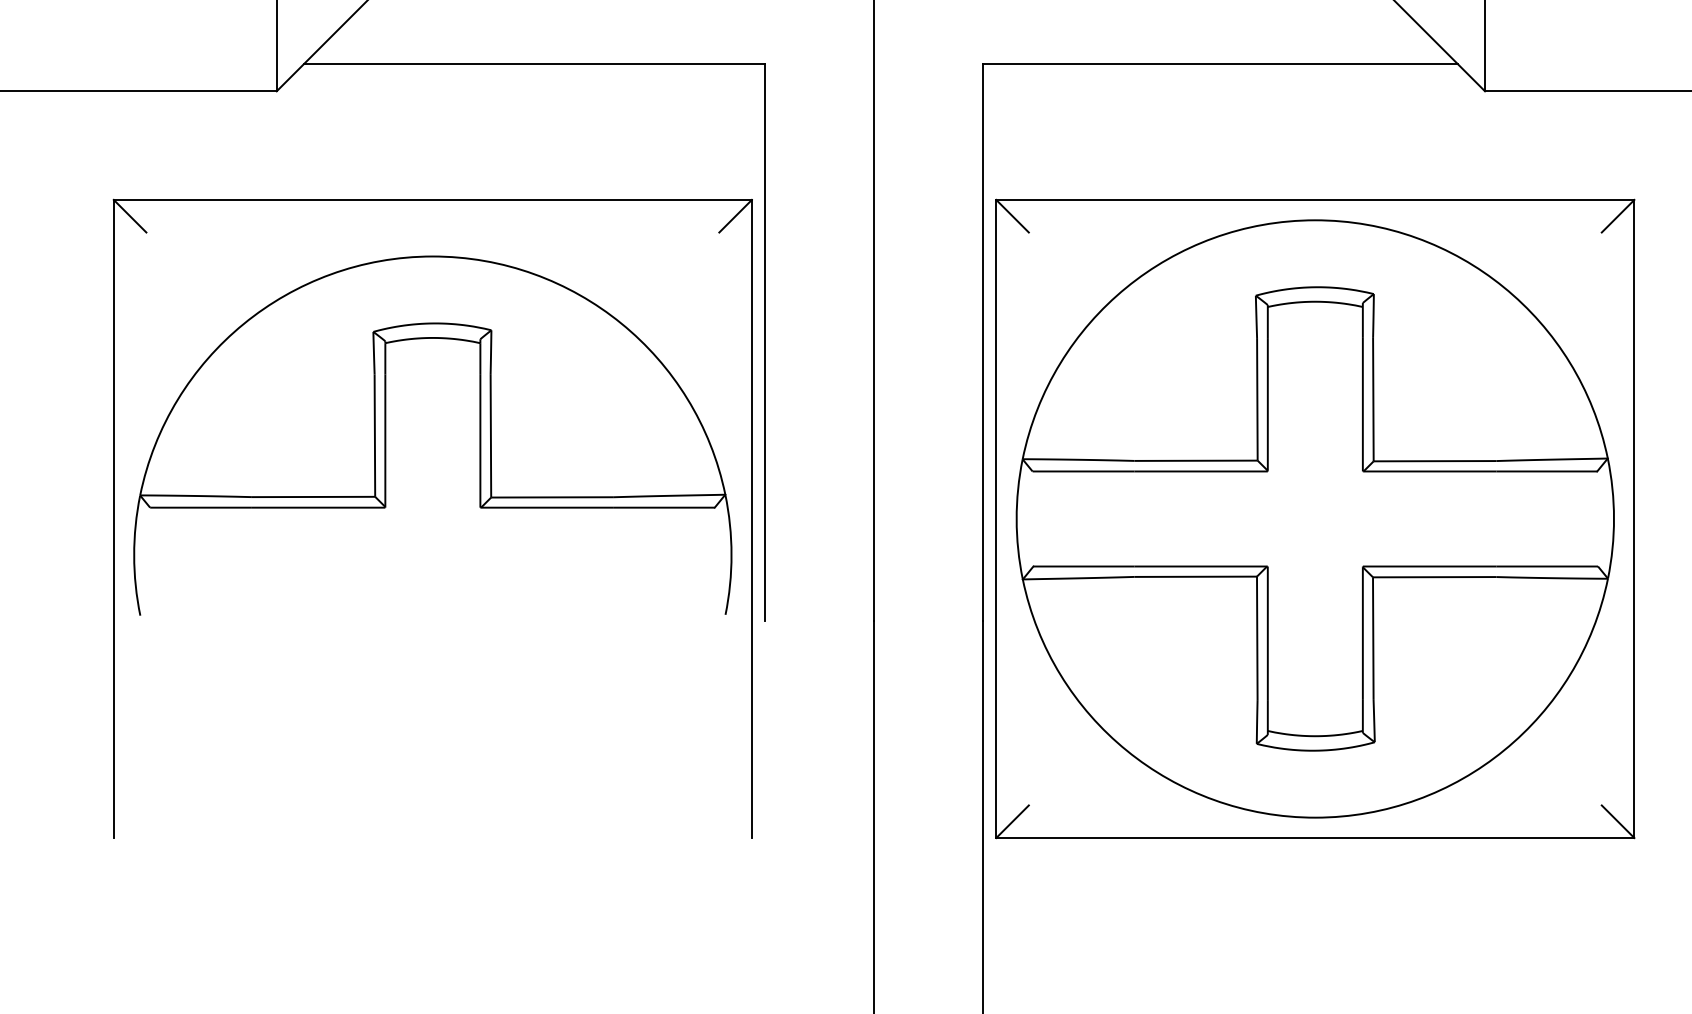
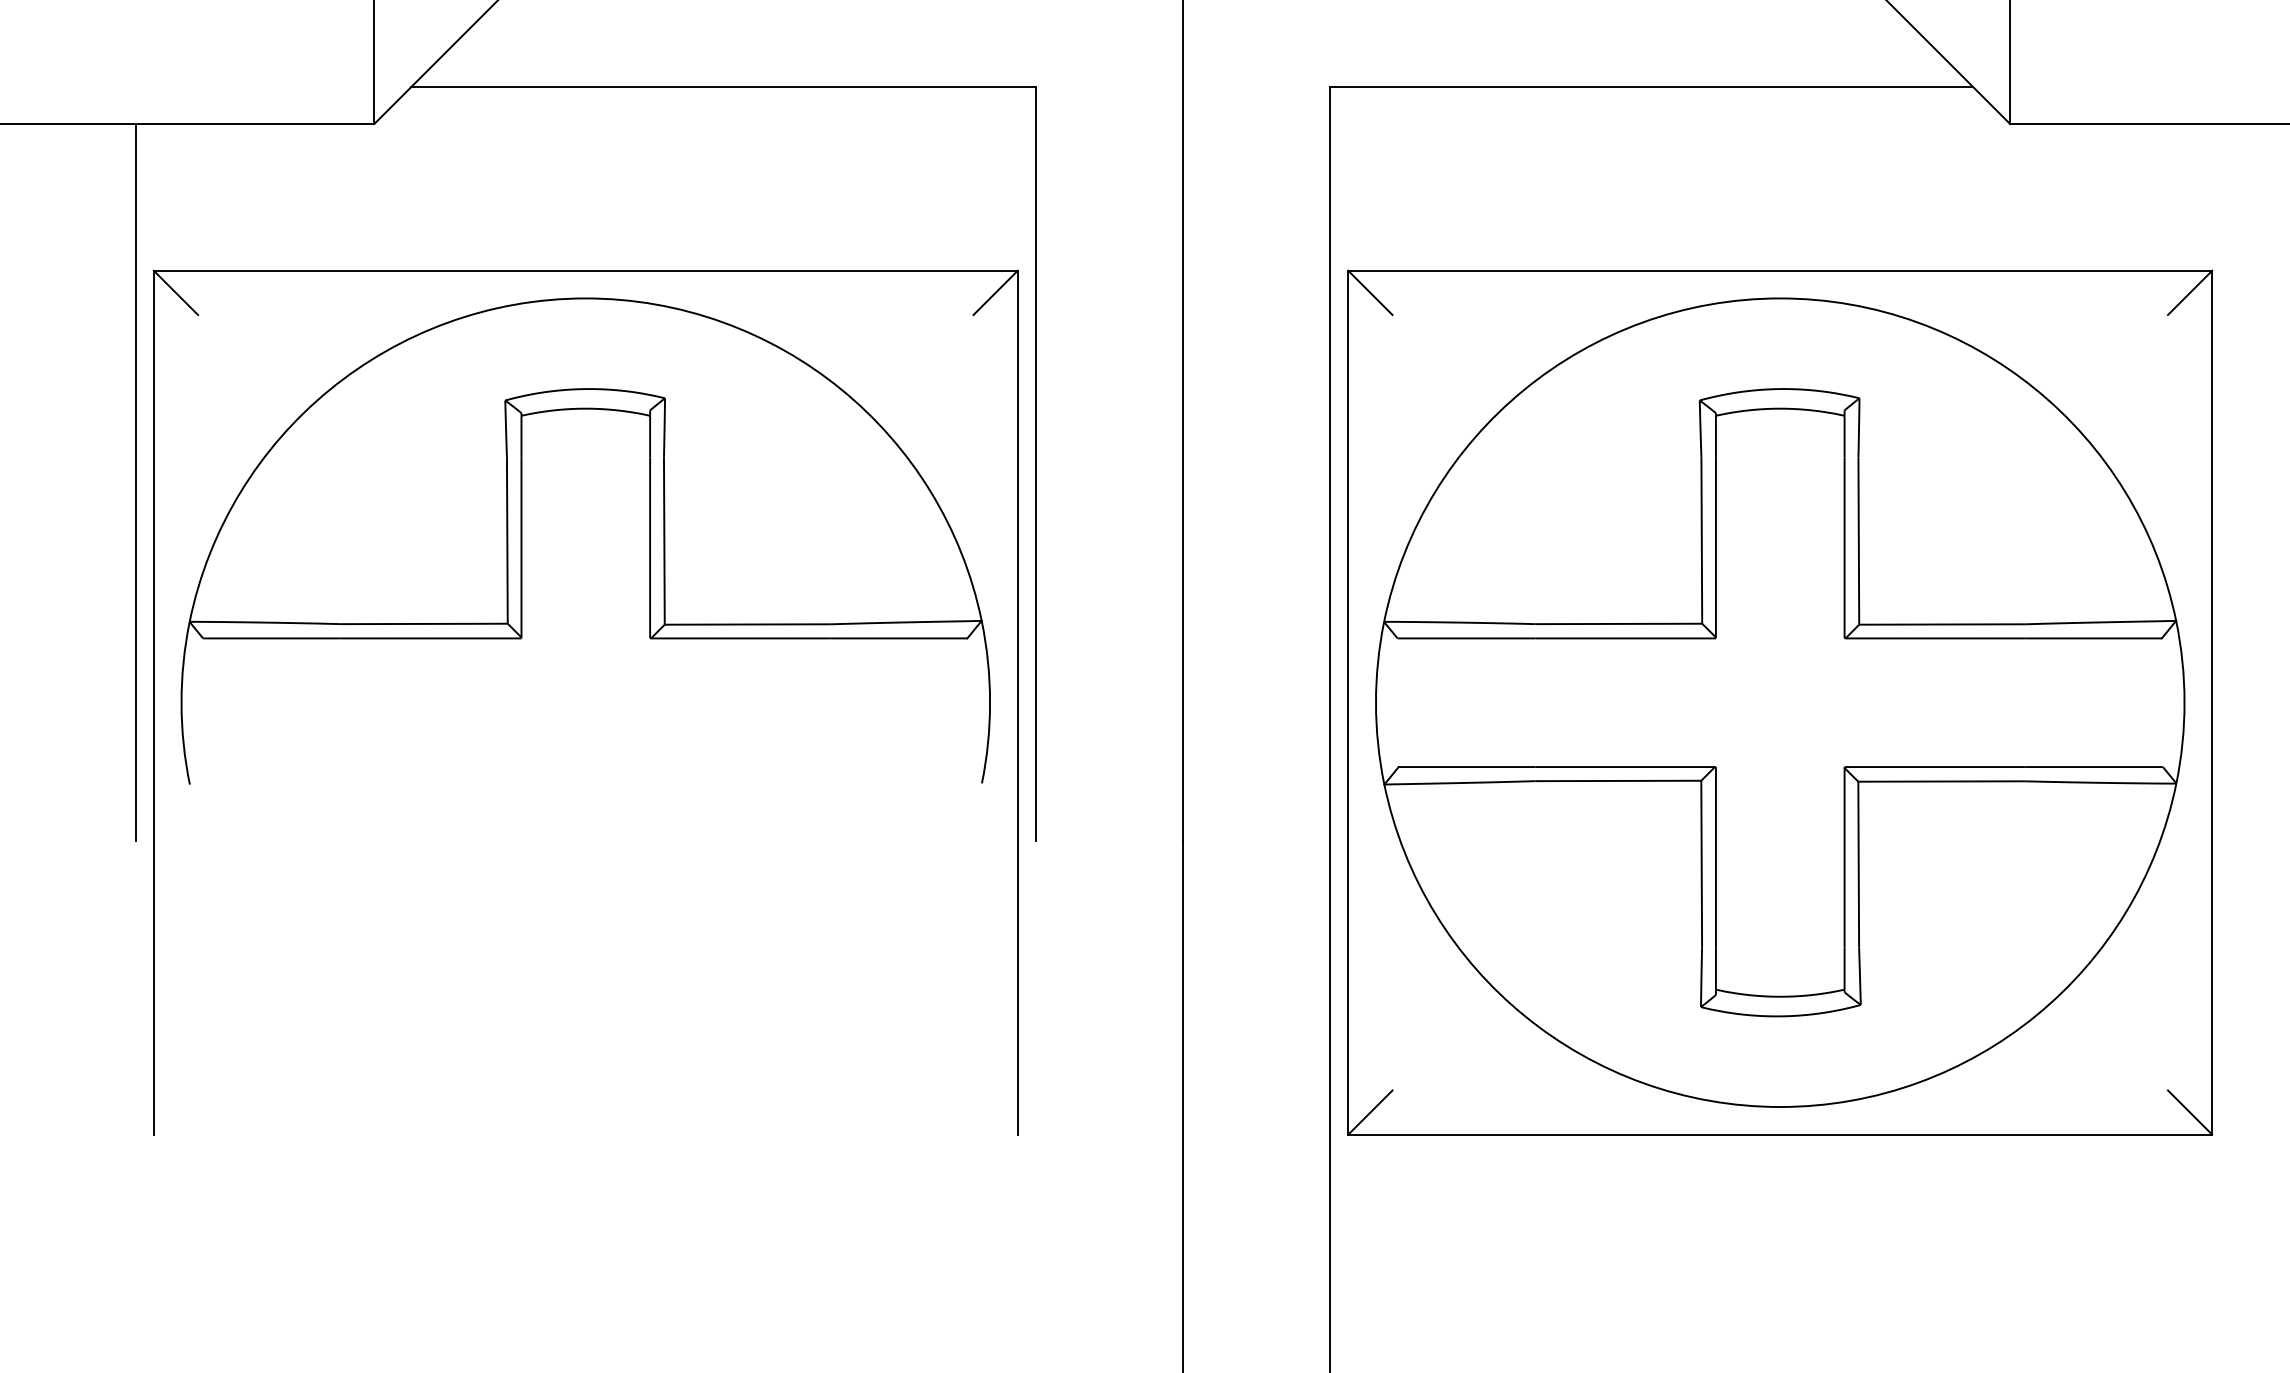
line: (100, 355) -> (135, 481), added
part: (386, 435) -> (522, 540), moved

